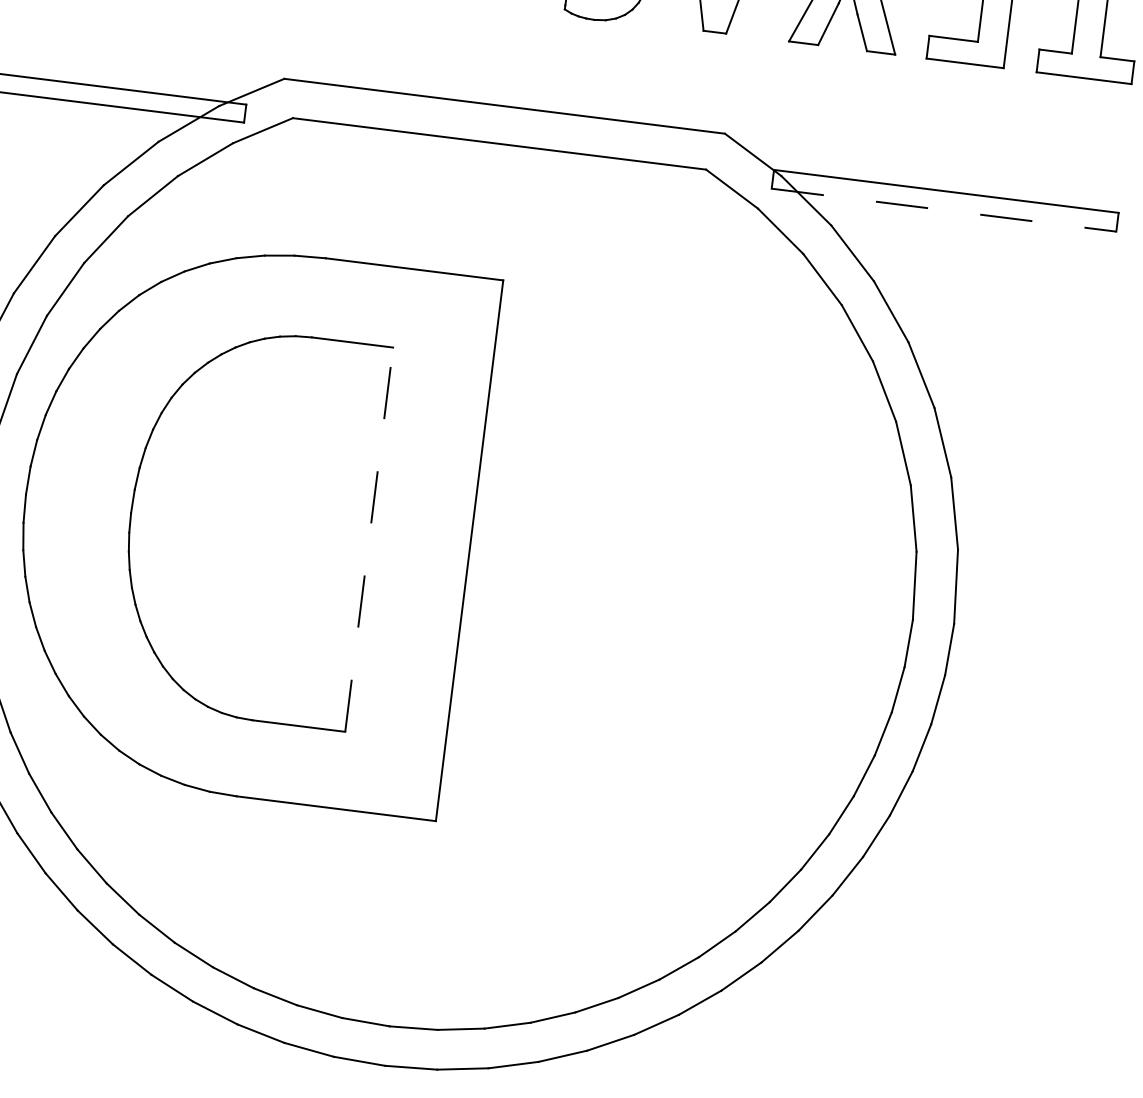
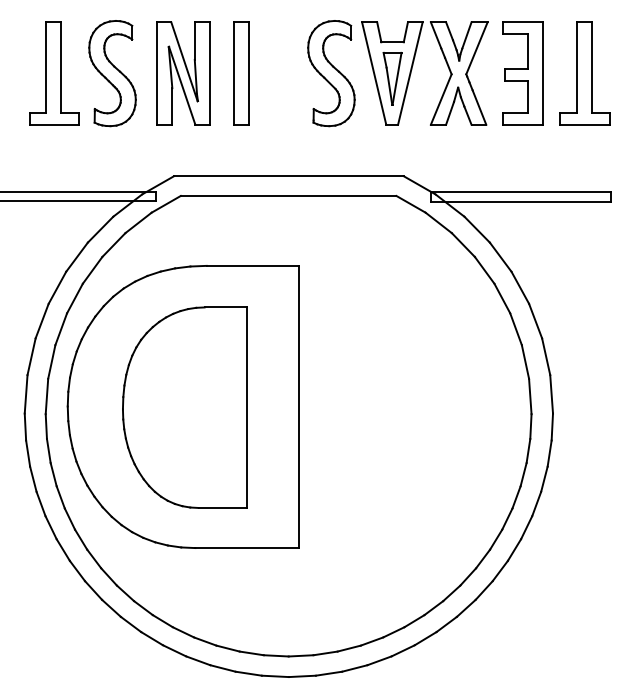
line: (944, 210) -> (521, 201), dashed -> solid
line: (370, 539) -> (247, 407), dashed -> solid

